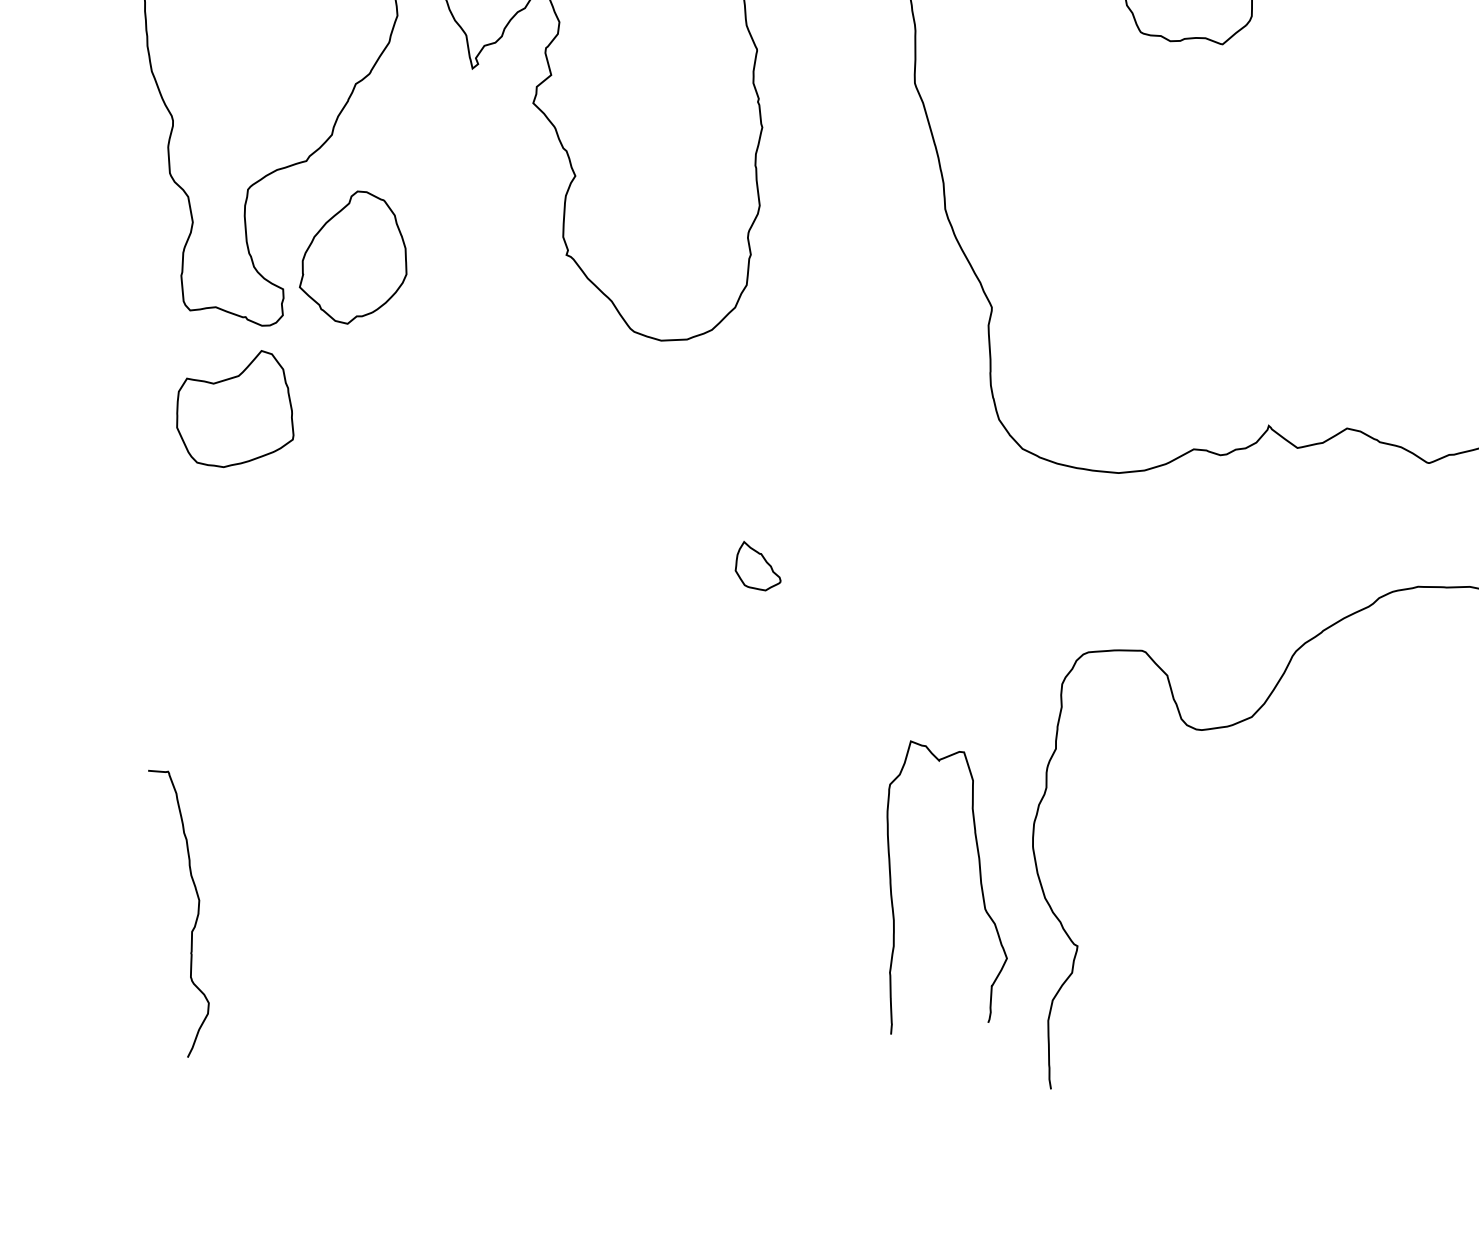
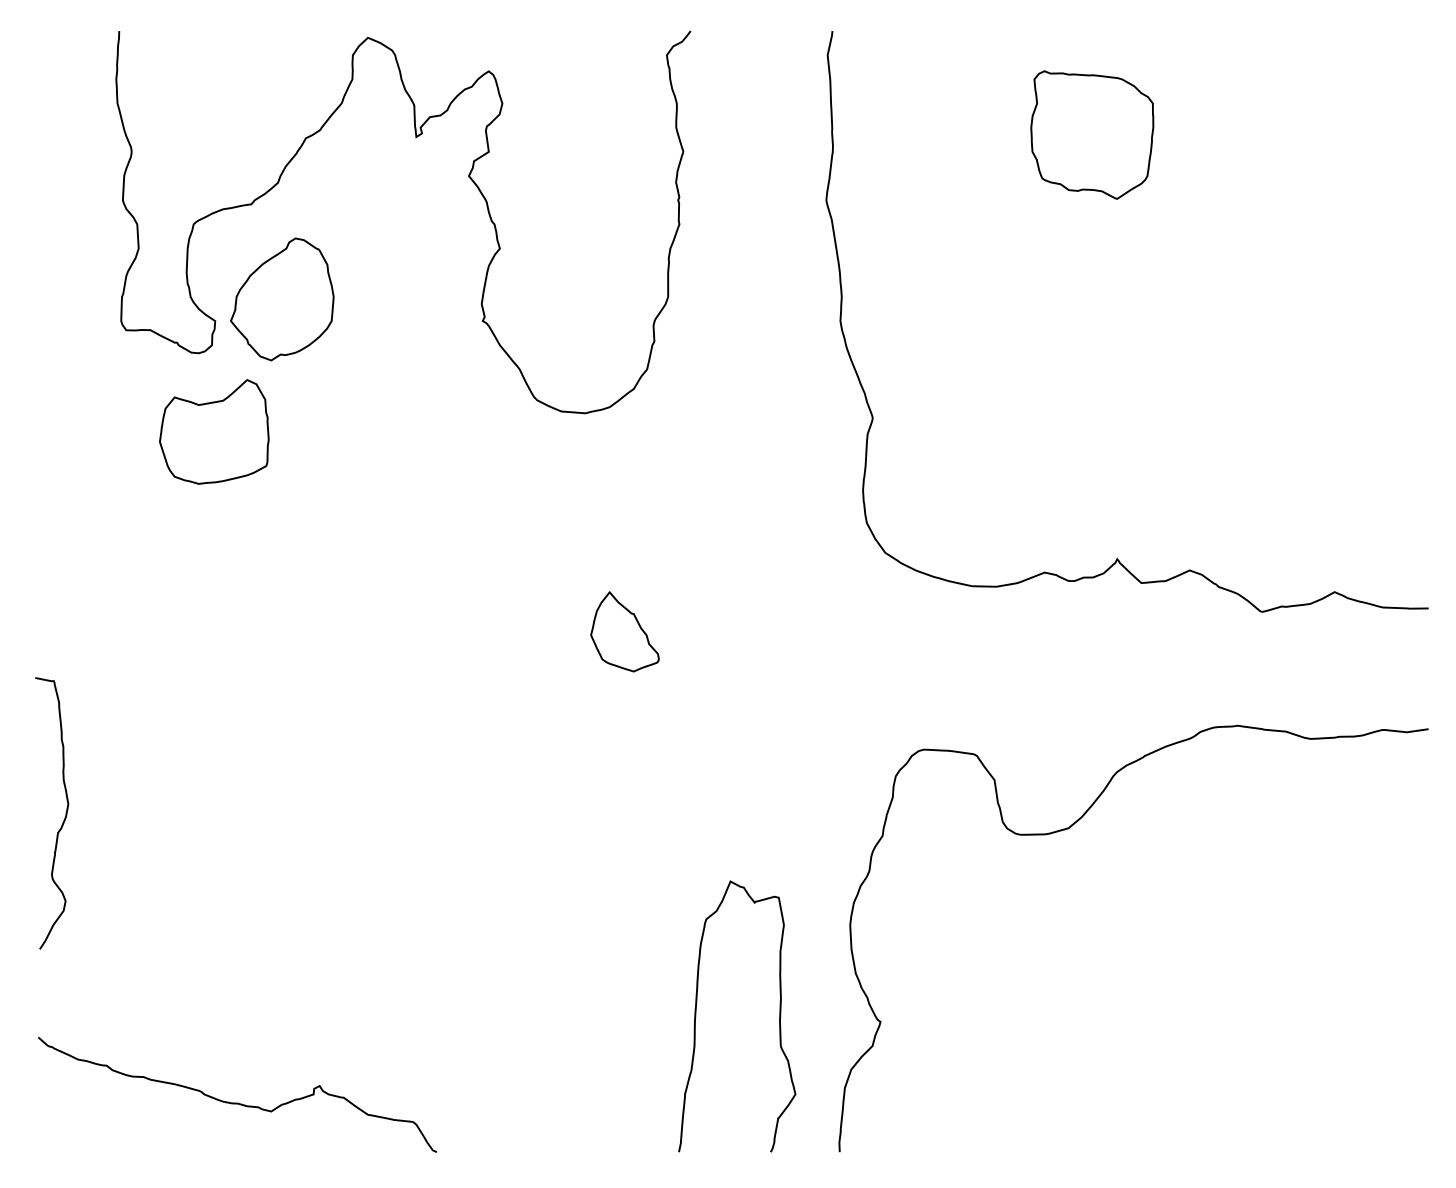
part: (233, 409) -> (214, 431), moved
part: (756, 565) -> (624, 631), size x1.67
curve: (892, 888) -> (696, 1016), moved
curve: (196, 914) -> (64, 817), moved
curve: (406, 1113) -> (237, 1102), added

